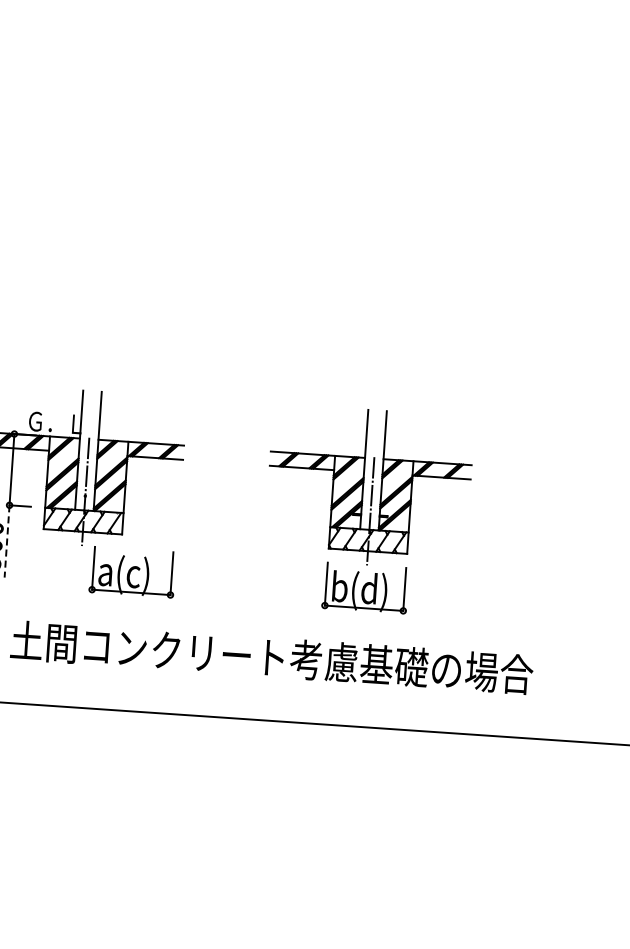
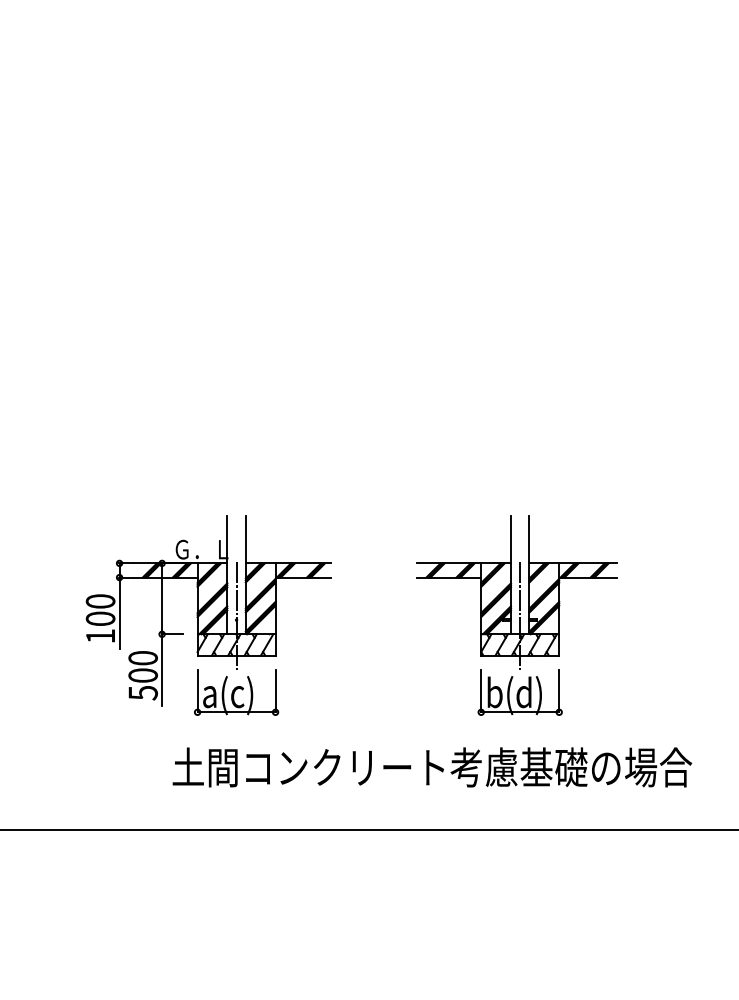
line: (7, 541) -> (162, 670), dashed -> solid
part: (132, 572) -> (236, 692), moved

